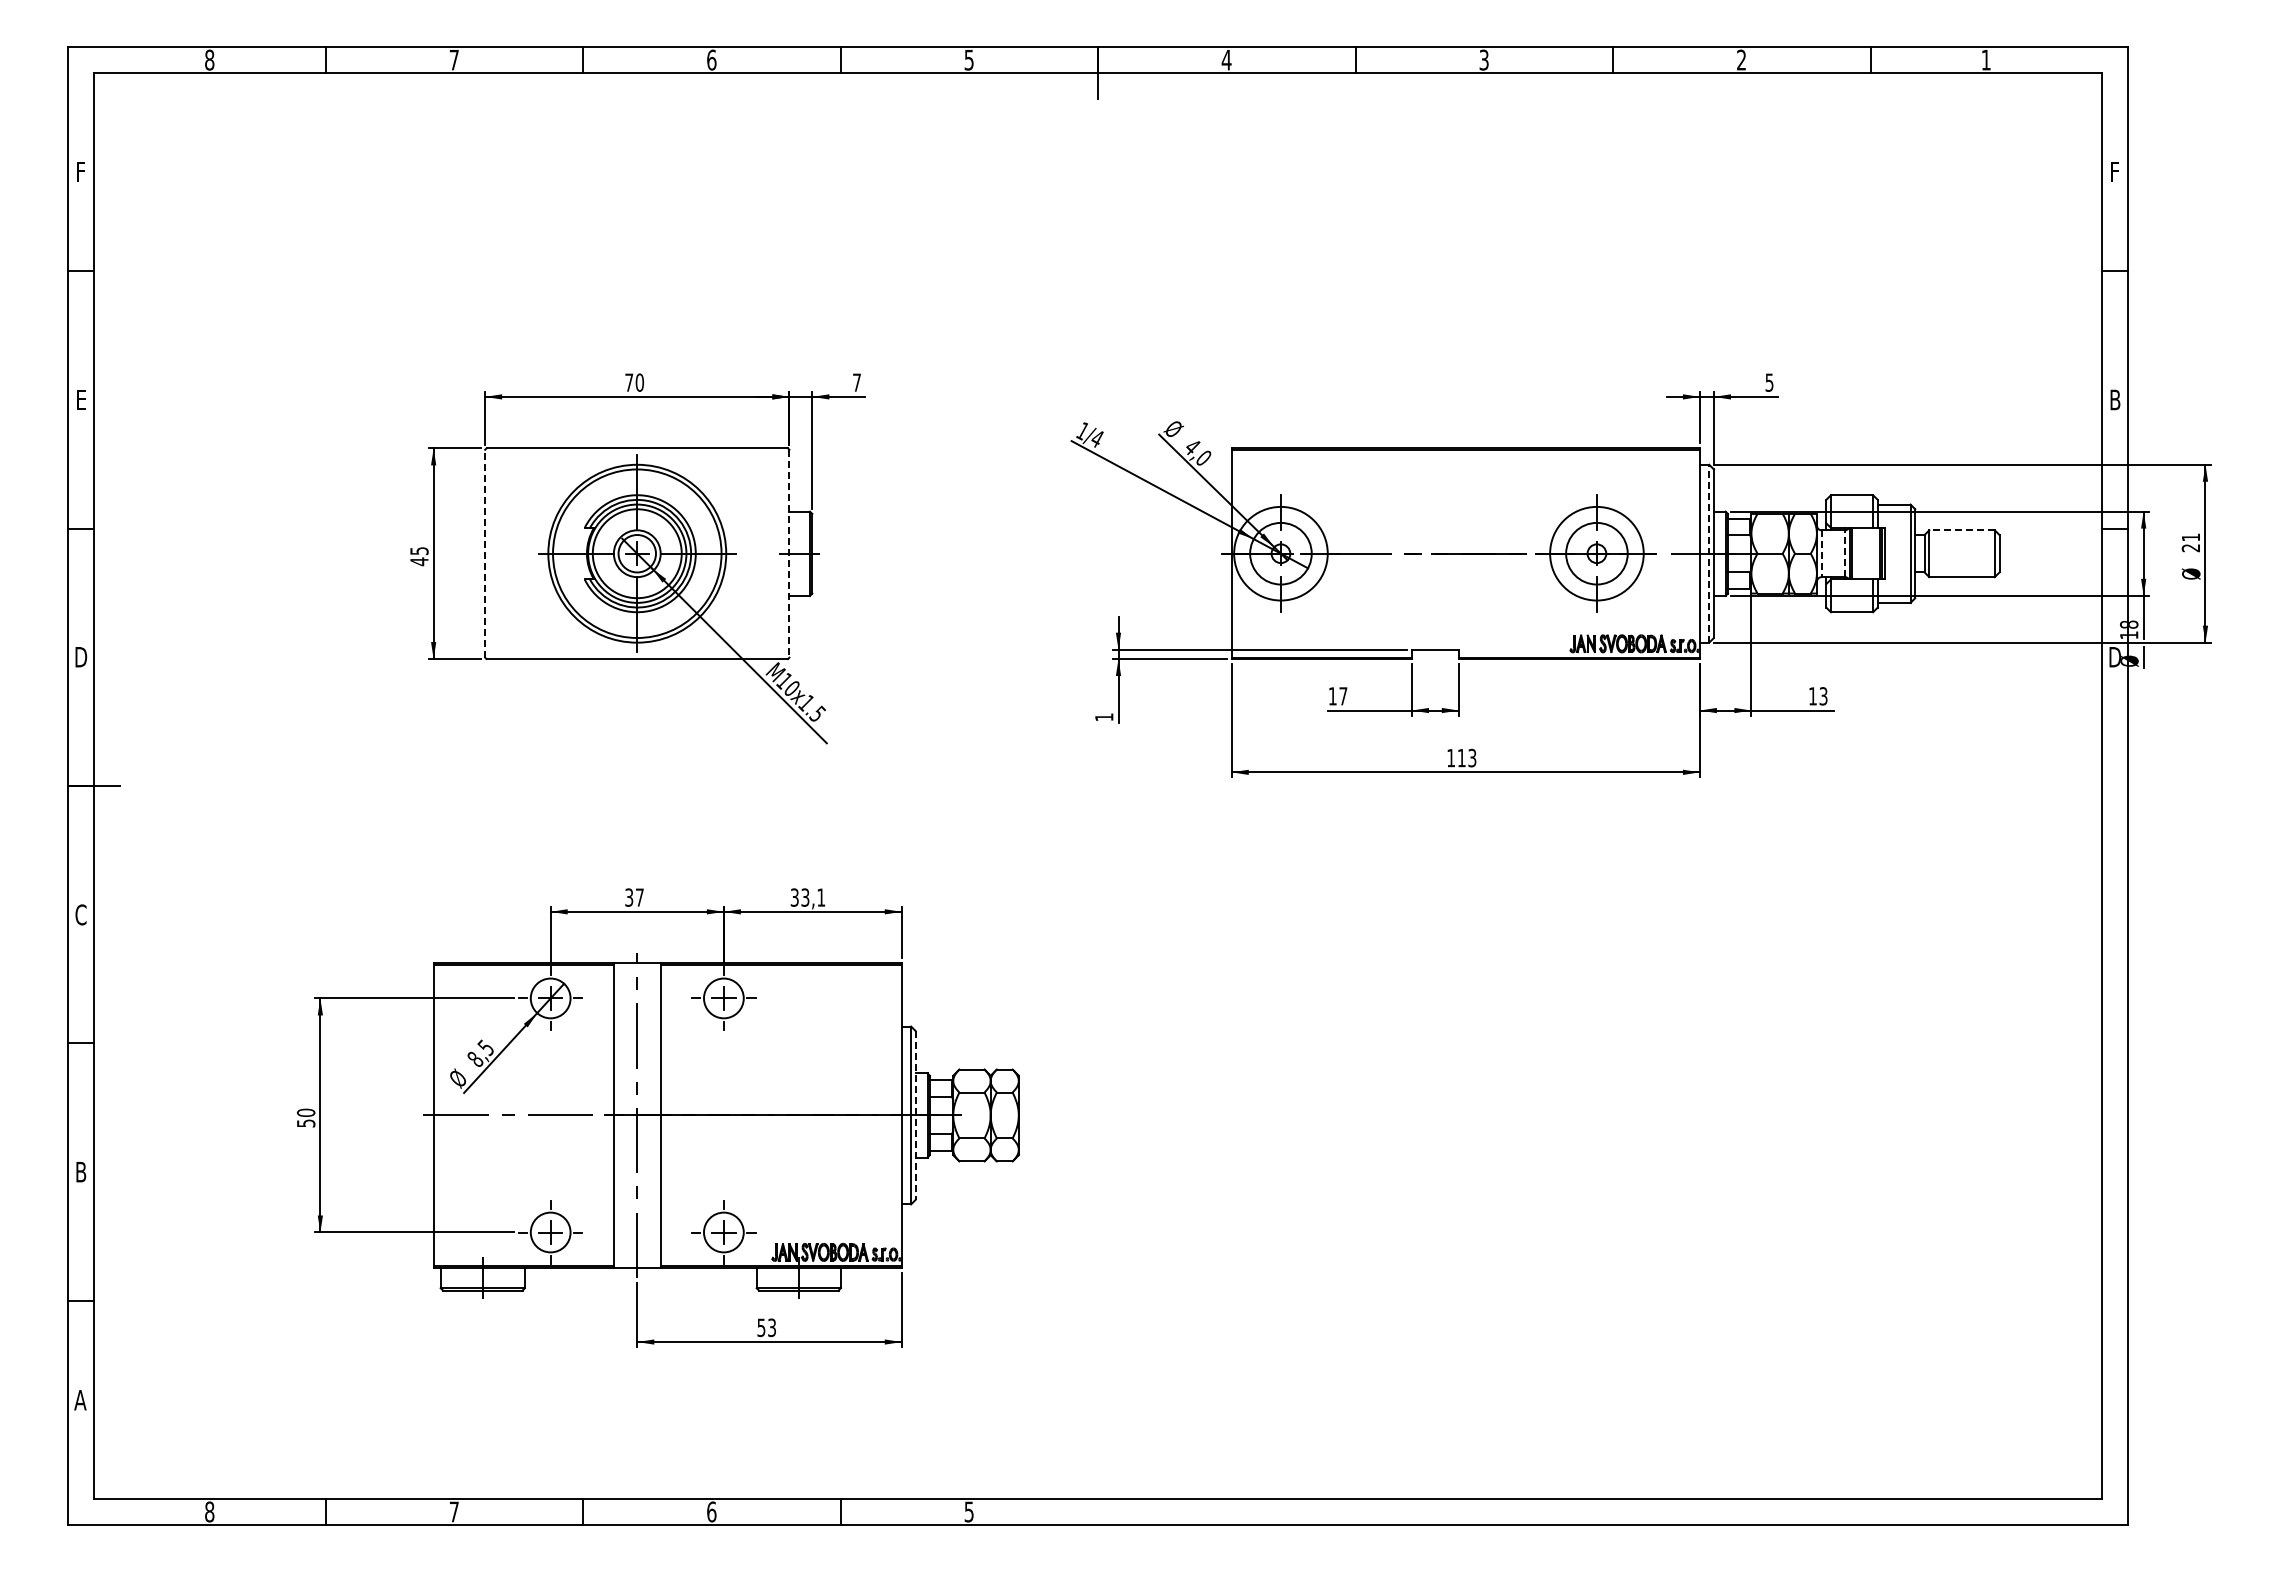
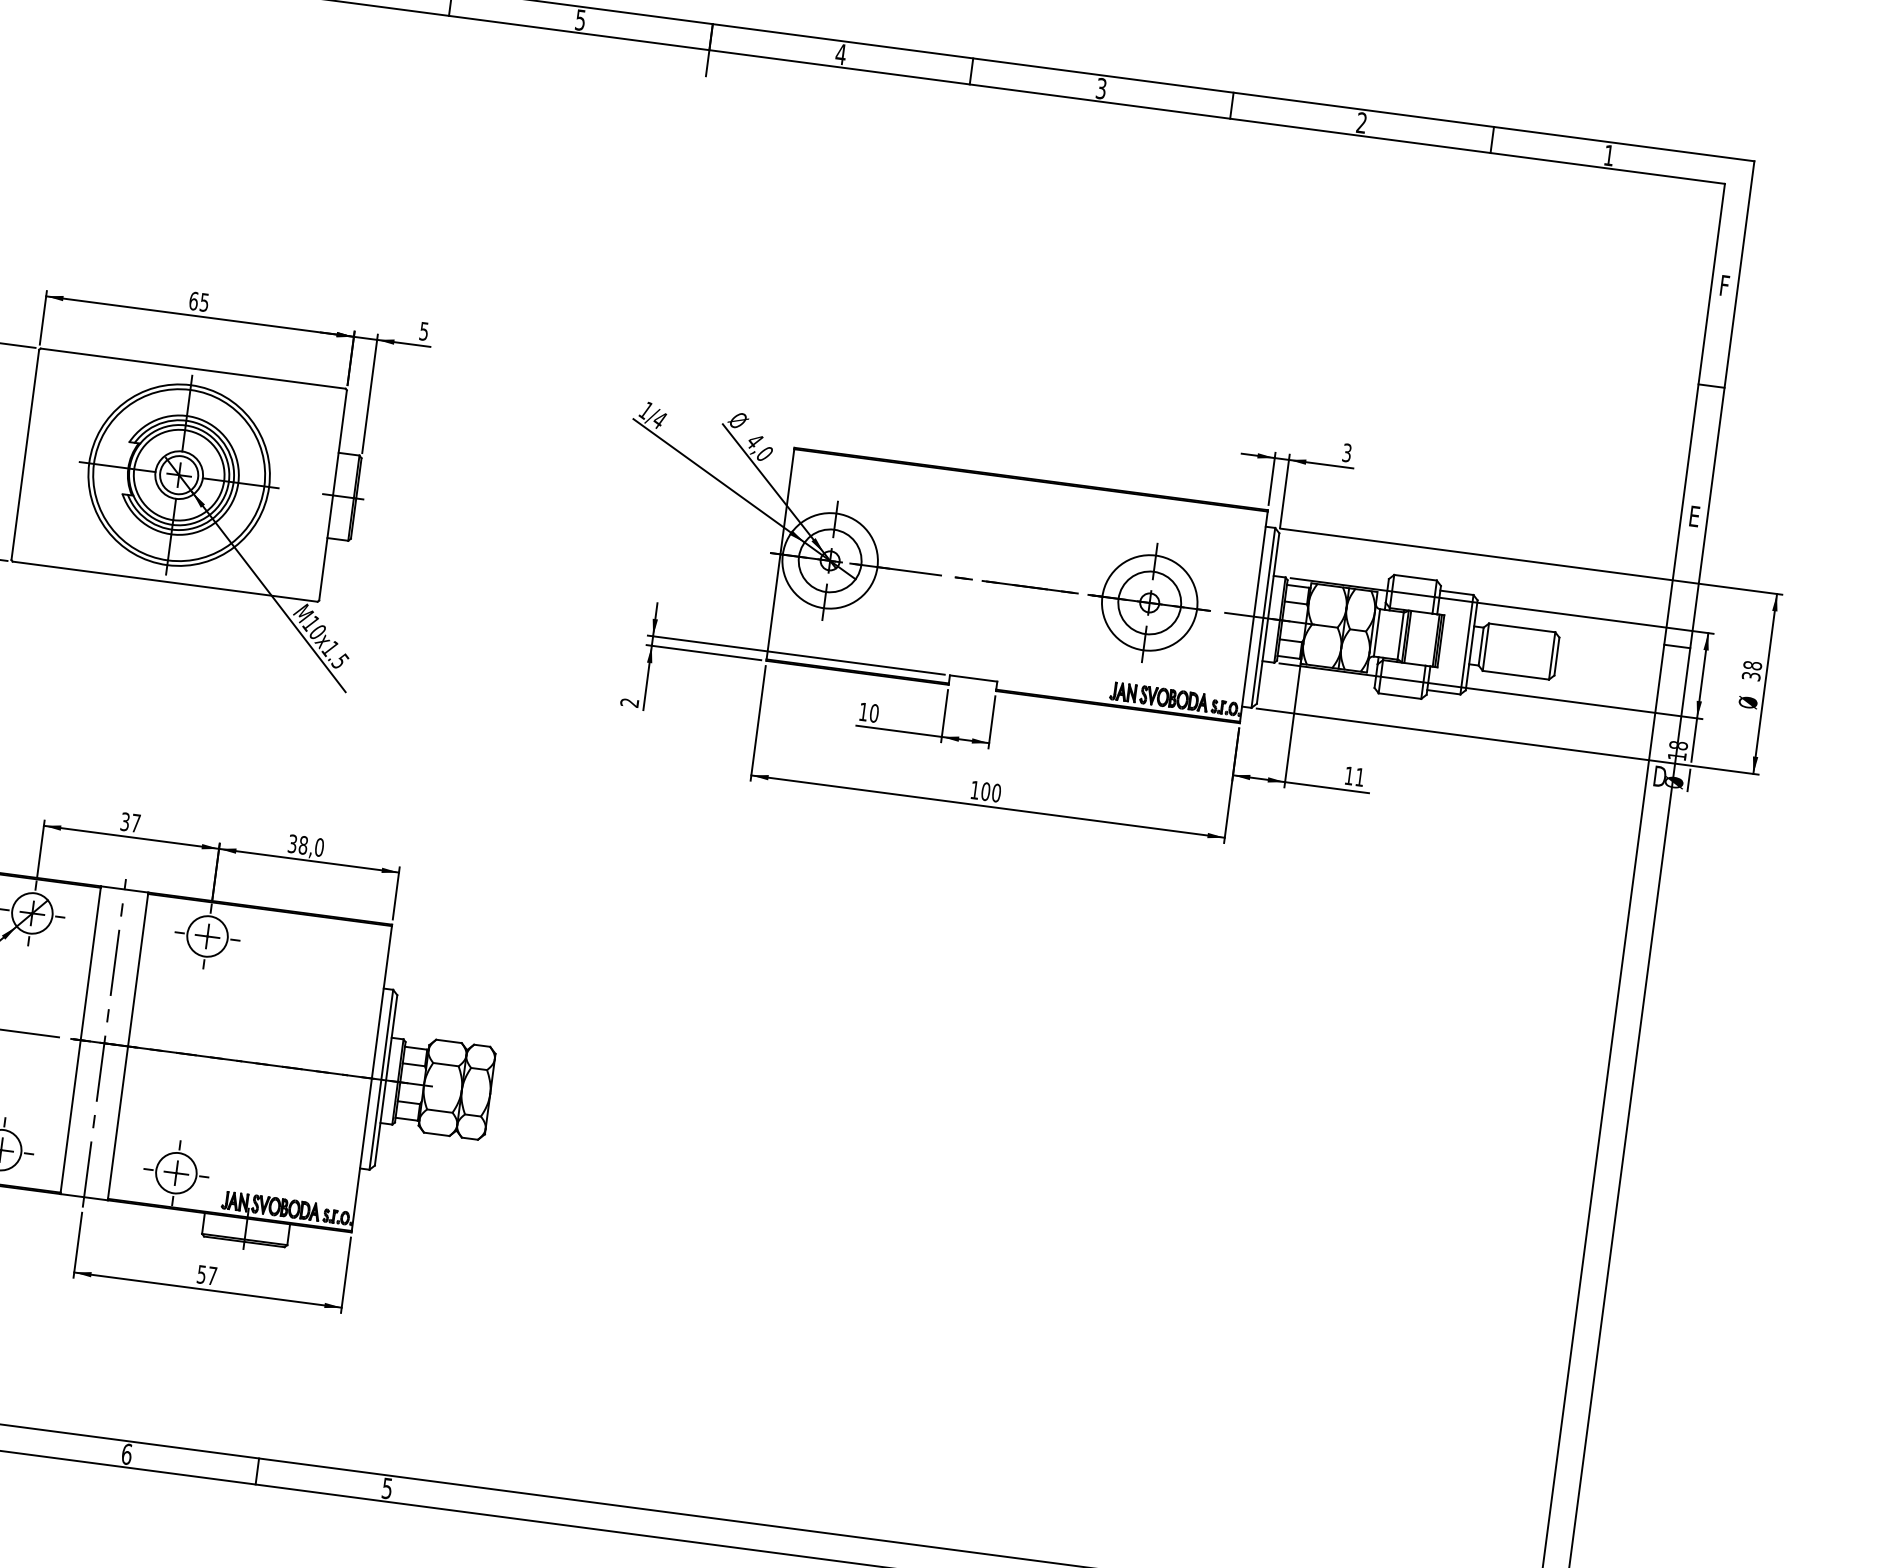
text: (634, 382) -> (199, 301), 70 -> 65
text: (856, 382) -> (423, 331), 7 -> 5
text: (1769, 382) -> (1347, 452), 5 -> 3
text: (2115, 399) -> (1694, 516), B -> E
line: (1962, 530) -> (1522, 628), dashed -> solid
text: (2190, 542) -> (1751, 670), 21 -> 38
line: (485, 553) -> (25, 454), dashed -> solid
line: (789, 553) -> (333, 495), dashed -> solid
line: (1709, 553) -> (1263, 617), dashed -> solid
line: (1845, 553) -> (1401, 635), dashed -> solid
line: (1821, 554) -> (1376, 633), dashed -> solid
text: (1343, 696) -> (874, 713), 17 -> 10
text: (1823, 696) -> (1359, 777), 13 -> 11
text: (1104, 717) -> (629, 703), 1 -> 2
text: (1466, 757) -> (990, 791), 113 -> 100
text: (813, 897) -> (311, 846), 33,1 -> 38,0
line: (915, 1115) -> (385, 1080), dashed -> solid
text: (771, 1327) -> (211, 1275), 53 -> 57

